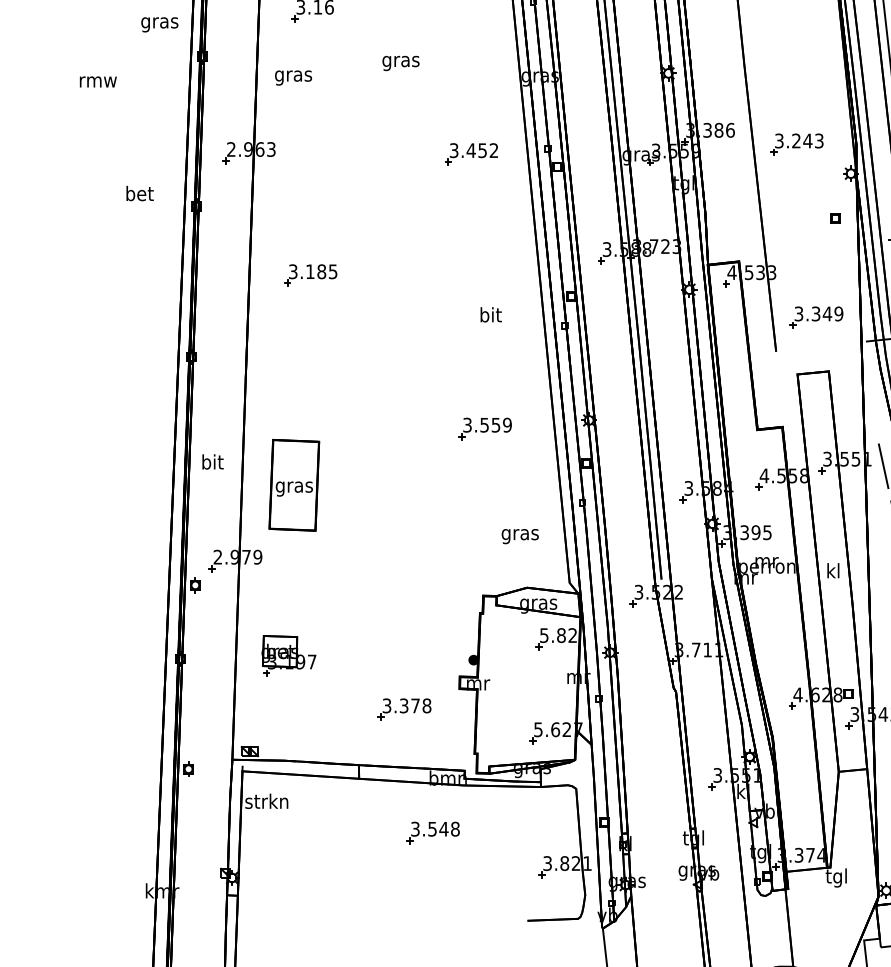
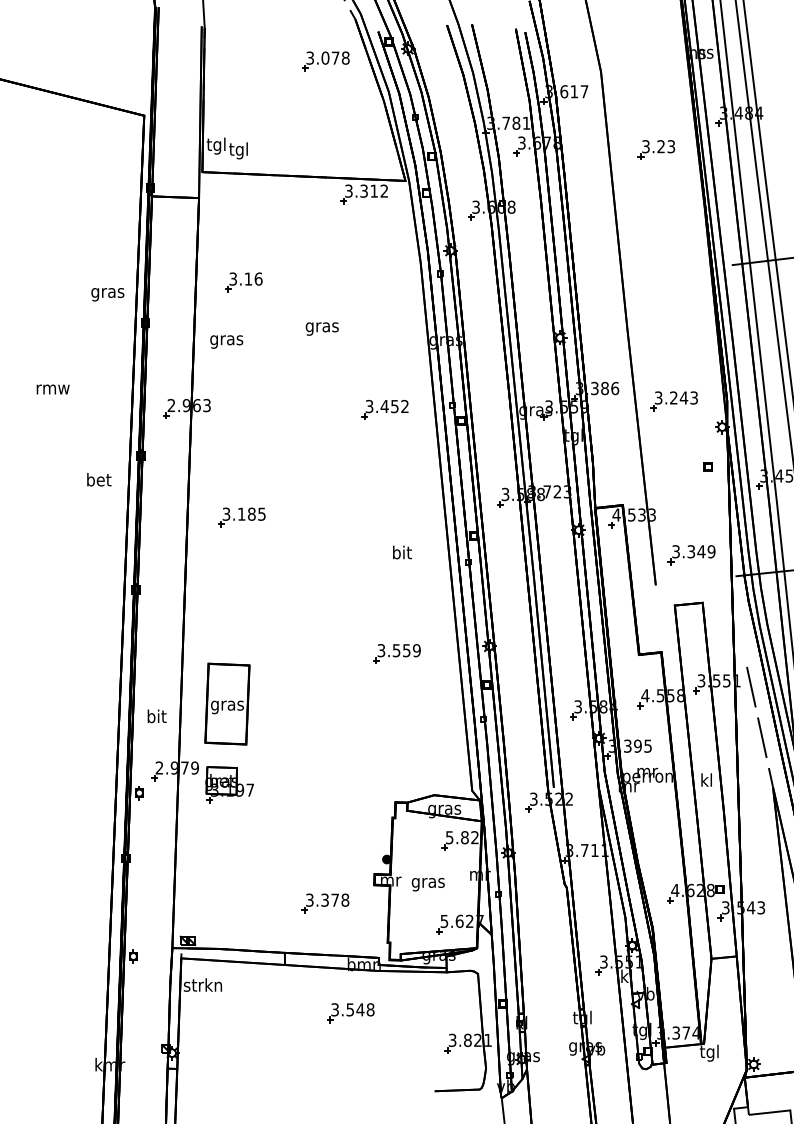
text: (97, 81) -> (52, 389), moved
text: (140, 193) -> (99, 479), moved
text: (212, 462) -> (156, 716), moved
text: (519, 536) -> (427, 884), moved
part: (288, 655) -> (229, 784), moved

